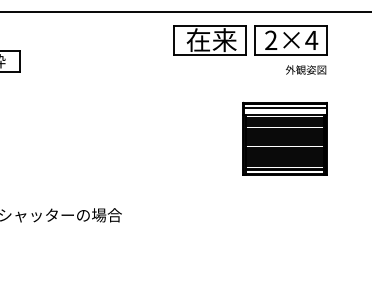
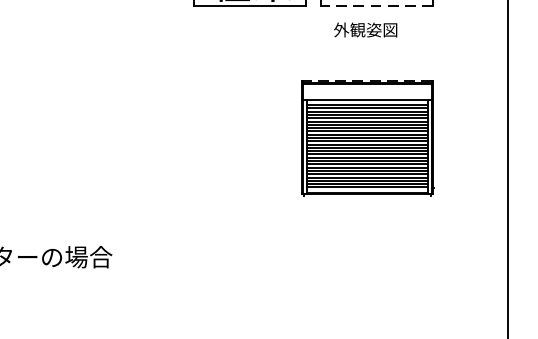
line: (291, 54) -> (377, 5), solid -> dashed
text: (306, 69) -> (366, 29), moved
line: (284, 102) -> (366, 80), solid -> dashed
line: (284, 108) -> (366, 90), removed

